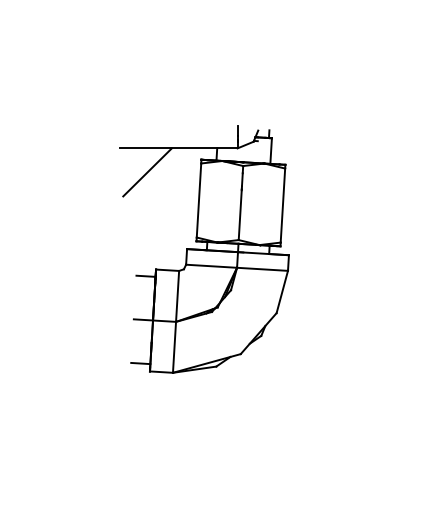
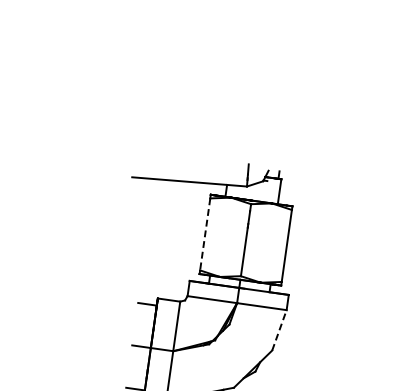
line: (147, 172) -> (157, 202), removed
line: (198, 201) -> (204, 235), solid -> dashed
line: (282, 292) -> (279, 330), solid -> dashed

